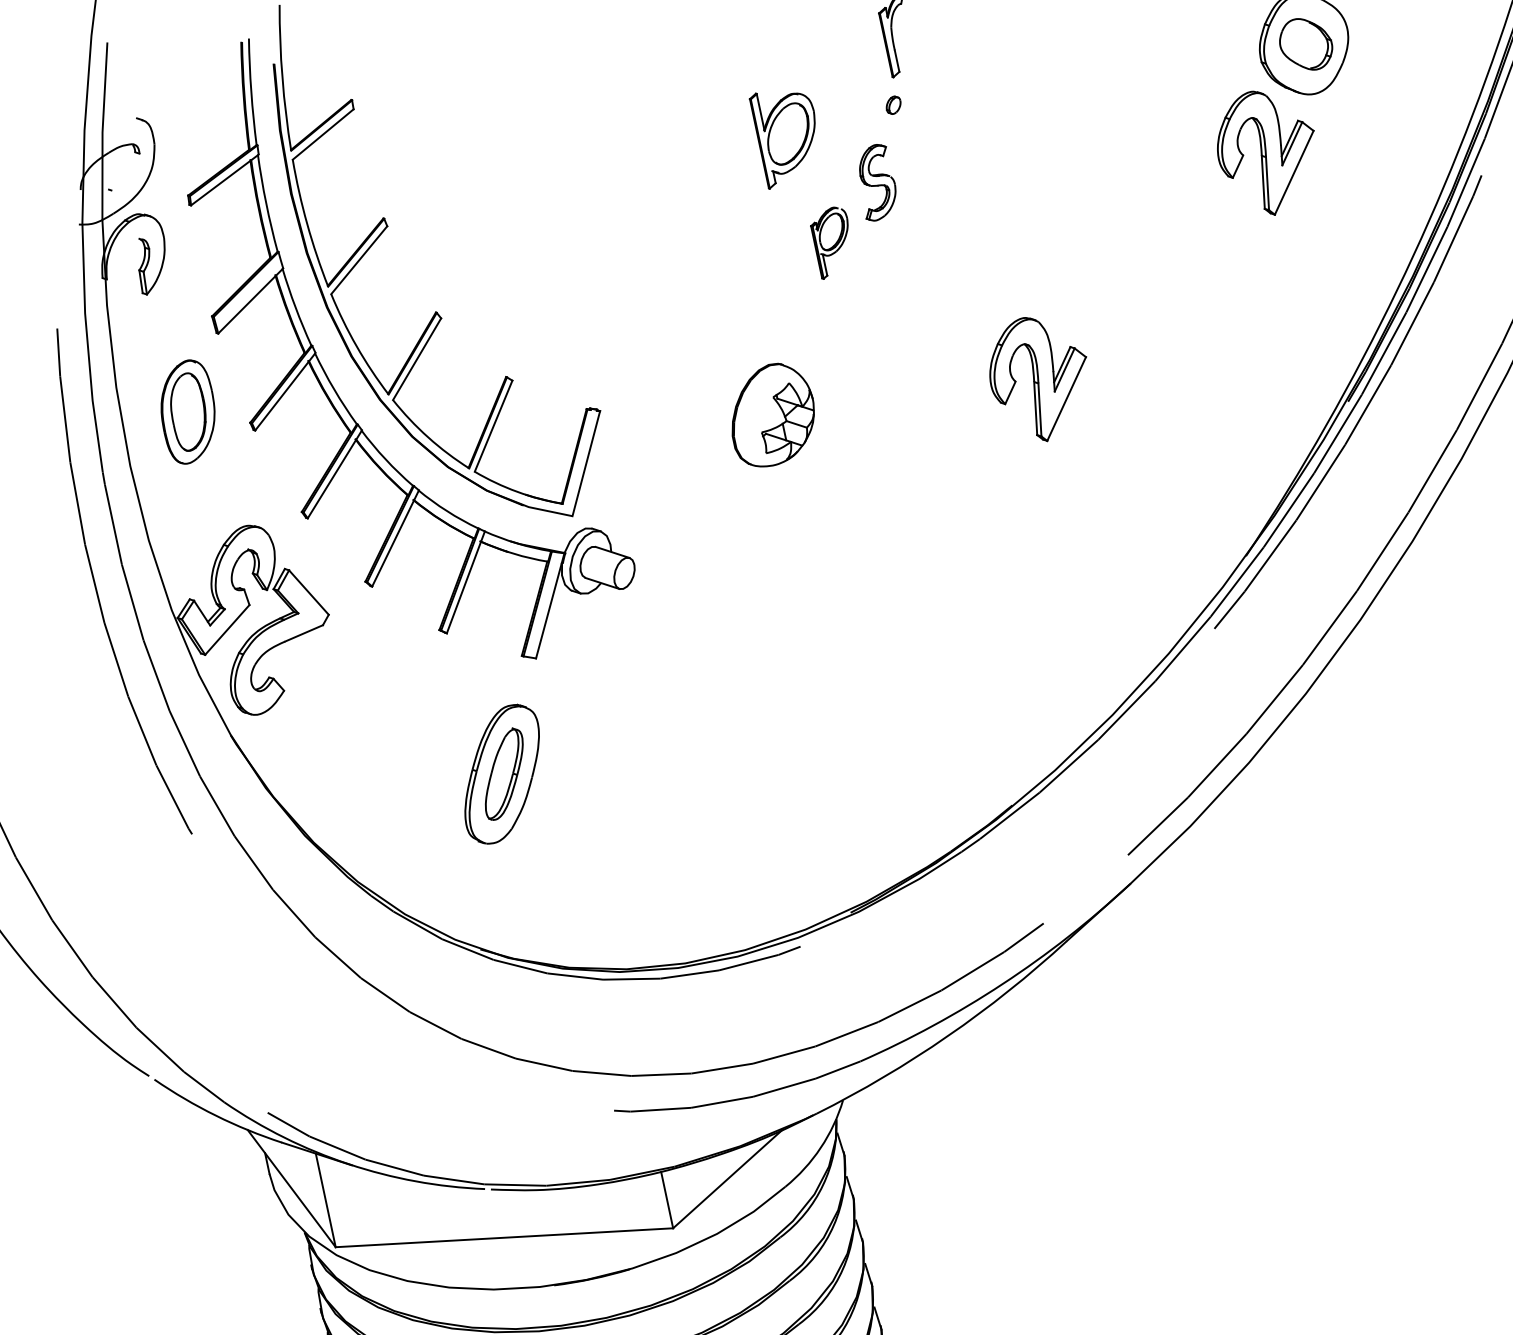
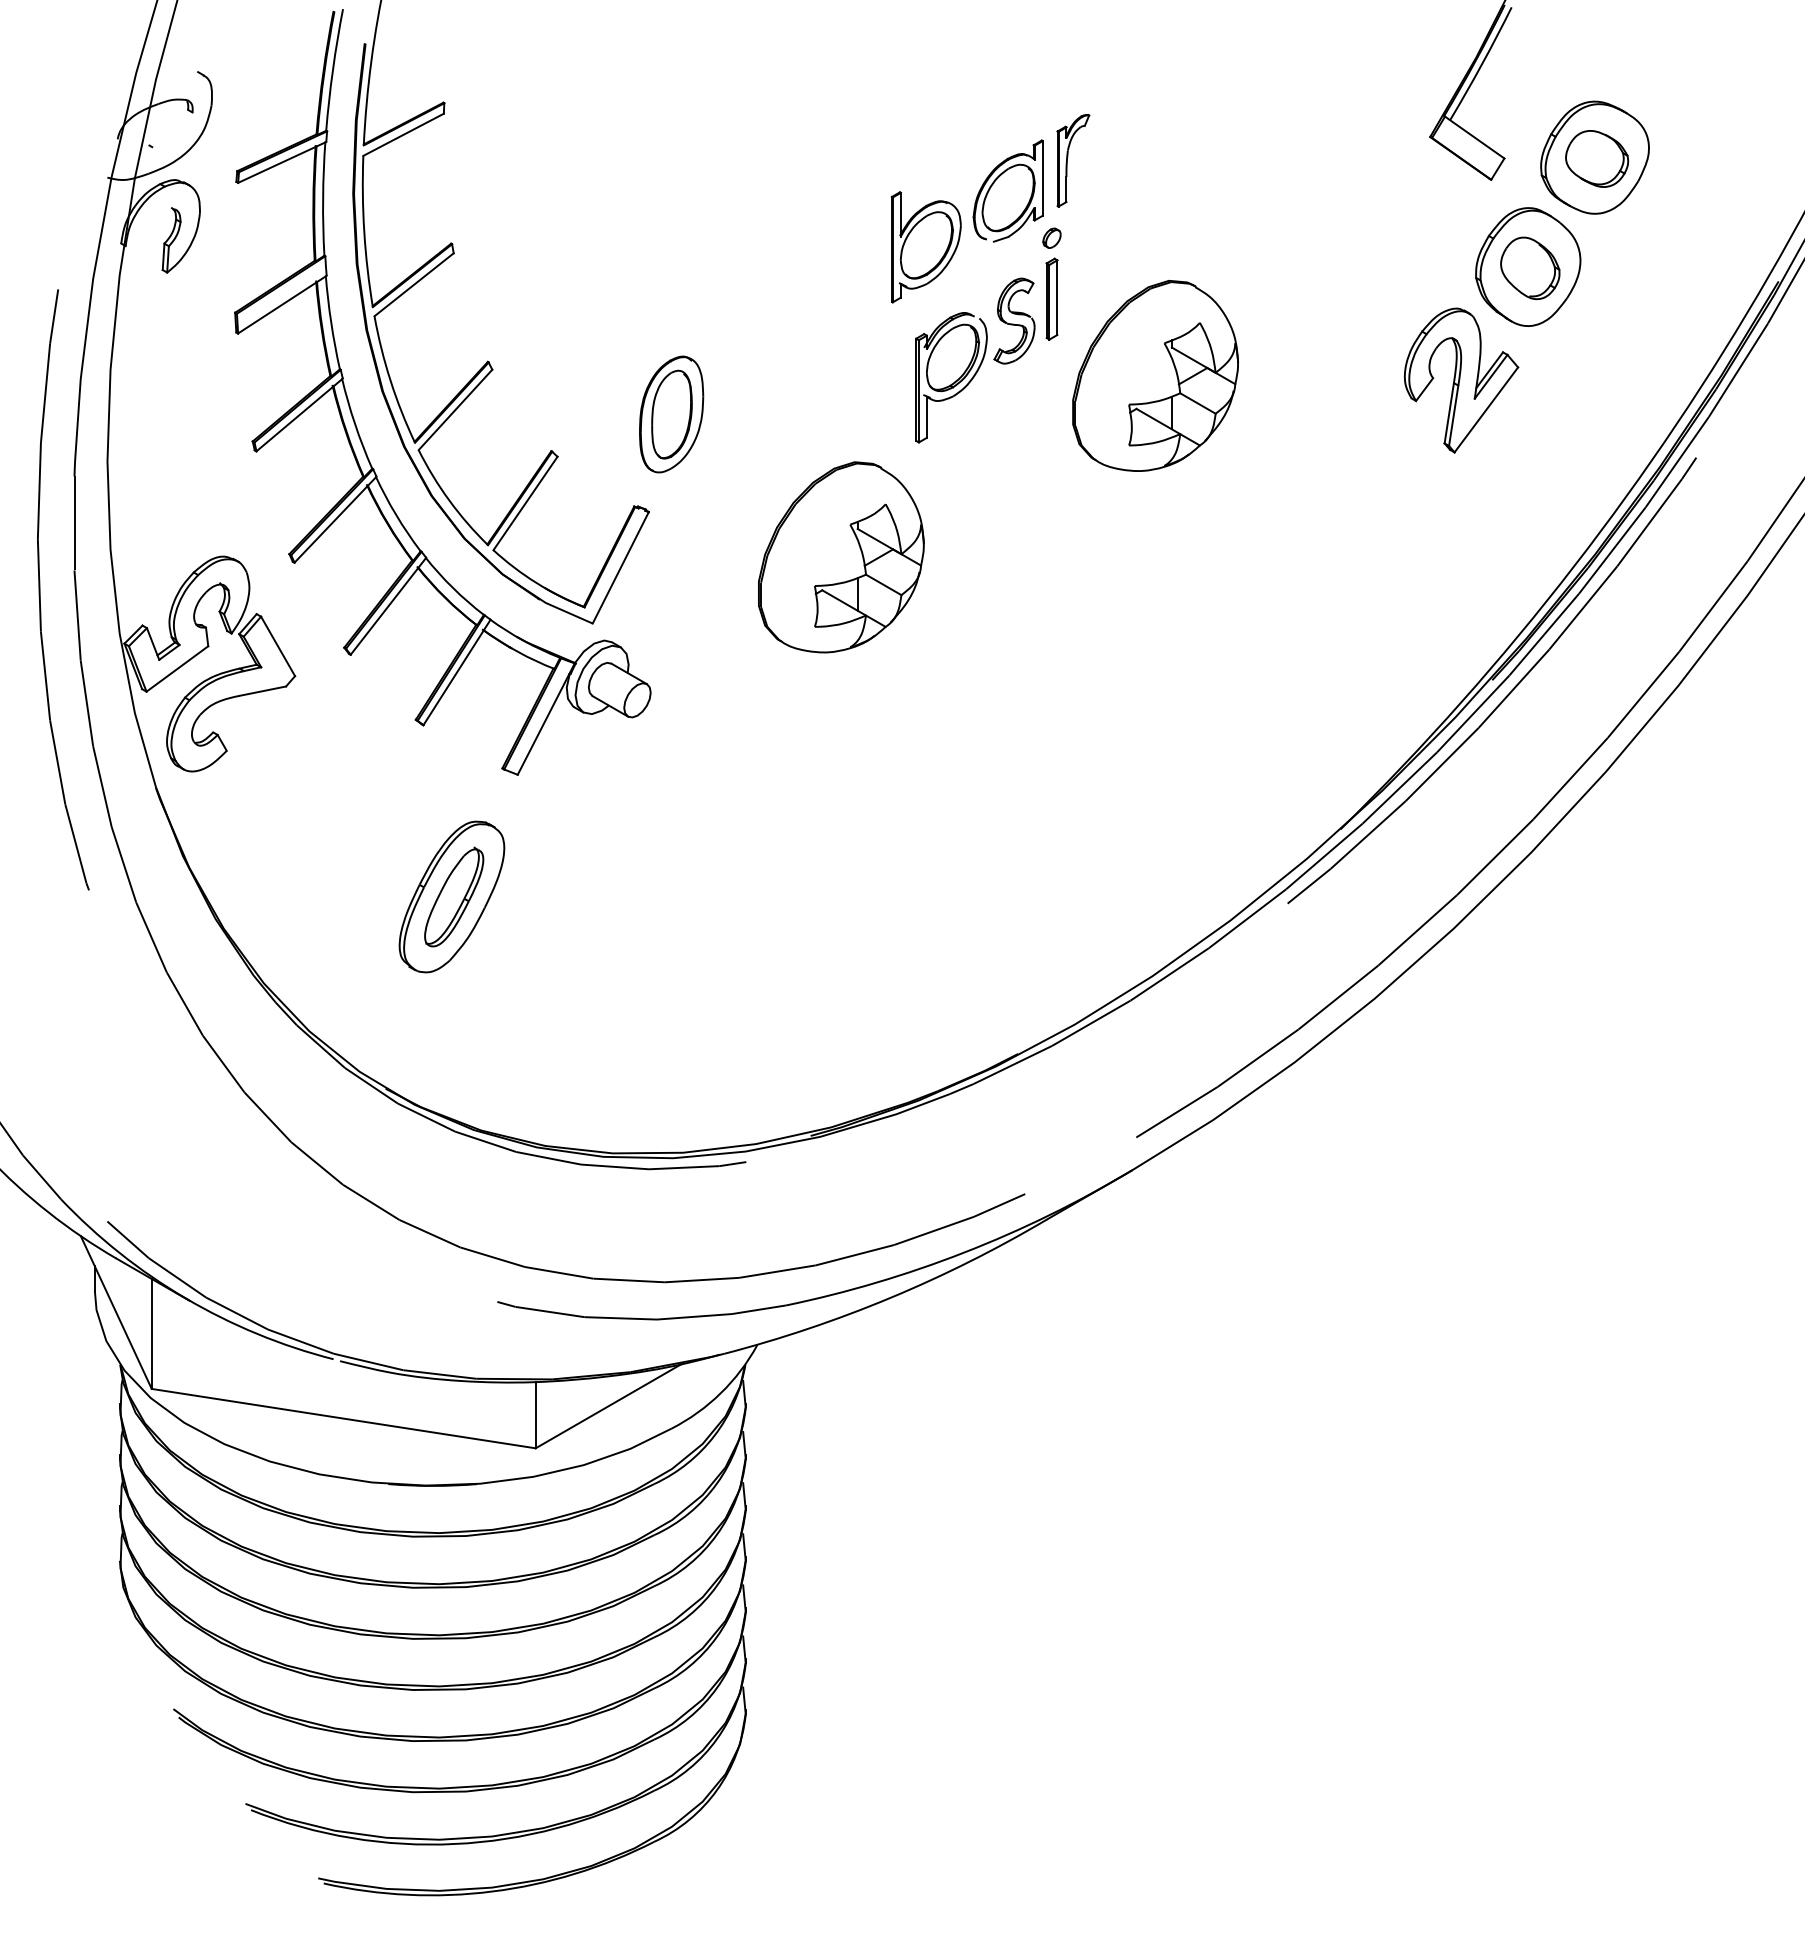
part: (847, 72) -> (1007, 190), added
part: (904, 156) -> (1051, 298), added
part: (1006, 203) -> (1155, 375), added
part: (833, 241) -> (951, 377), size x1.67
part: (1040, 378) -> (1151, 580), removed
part: (188, 411) -> (671, 414), moved
part: (772, 414) -> (841, 557), size x1.67

